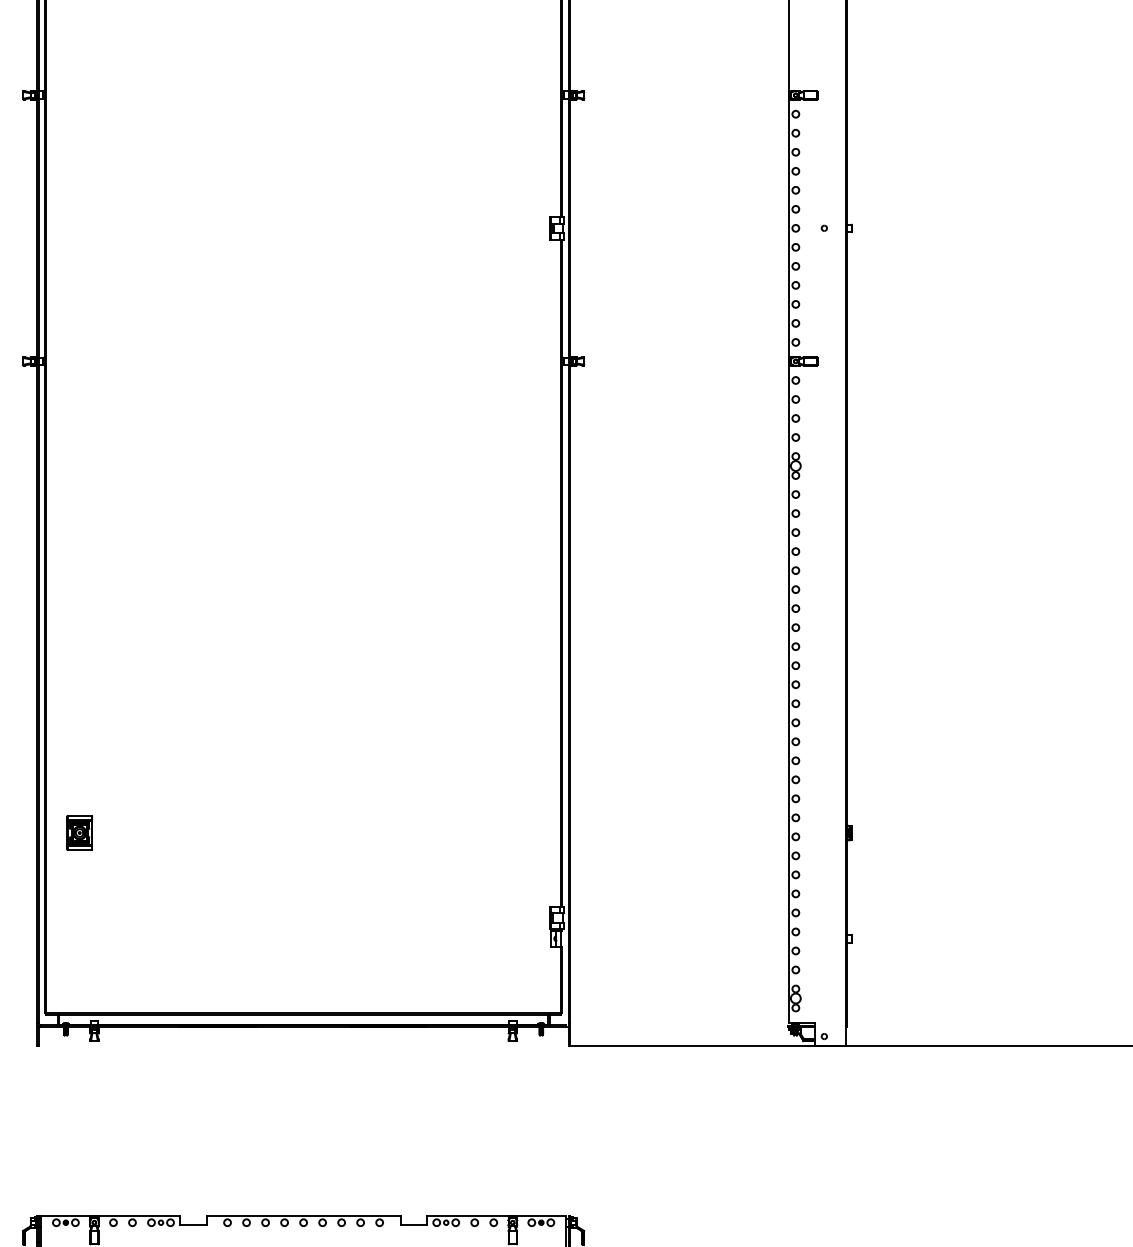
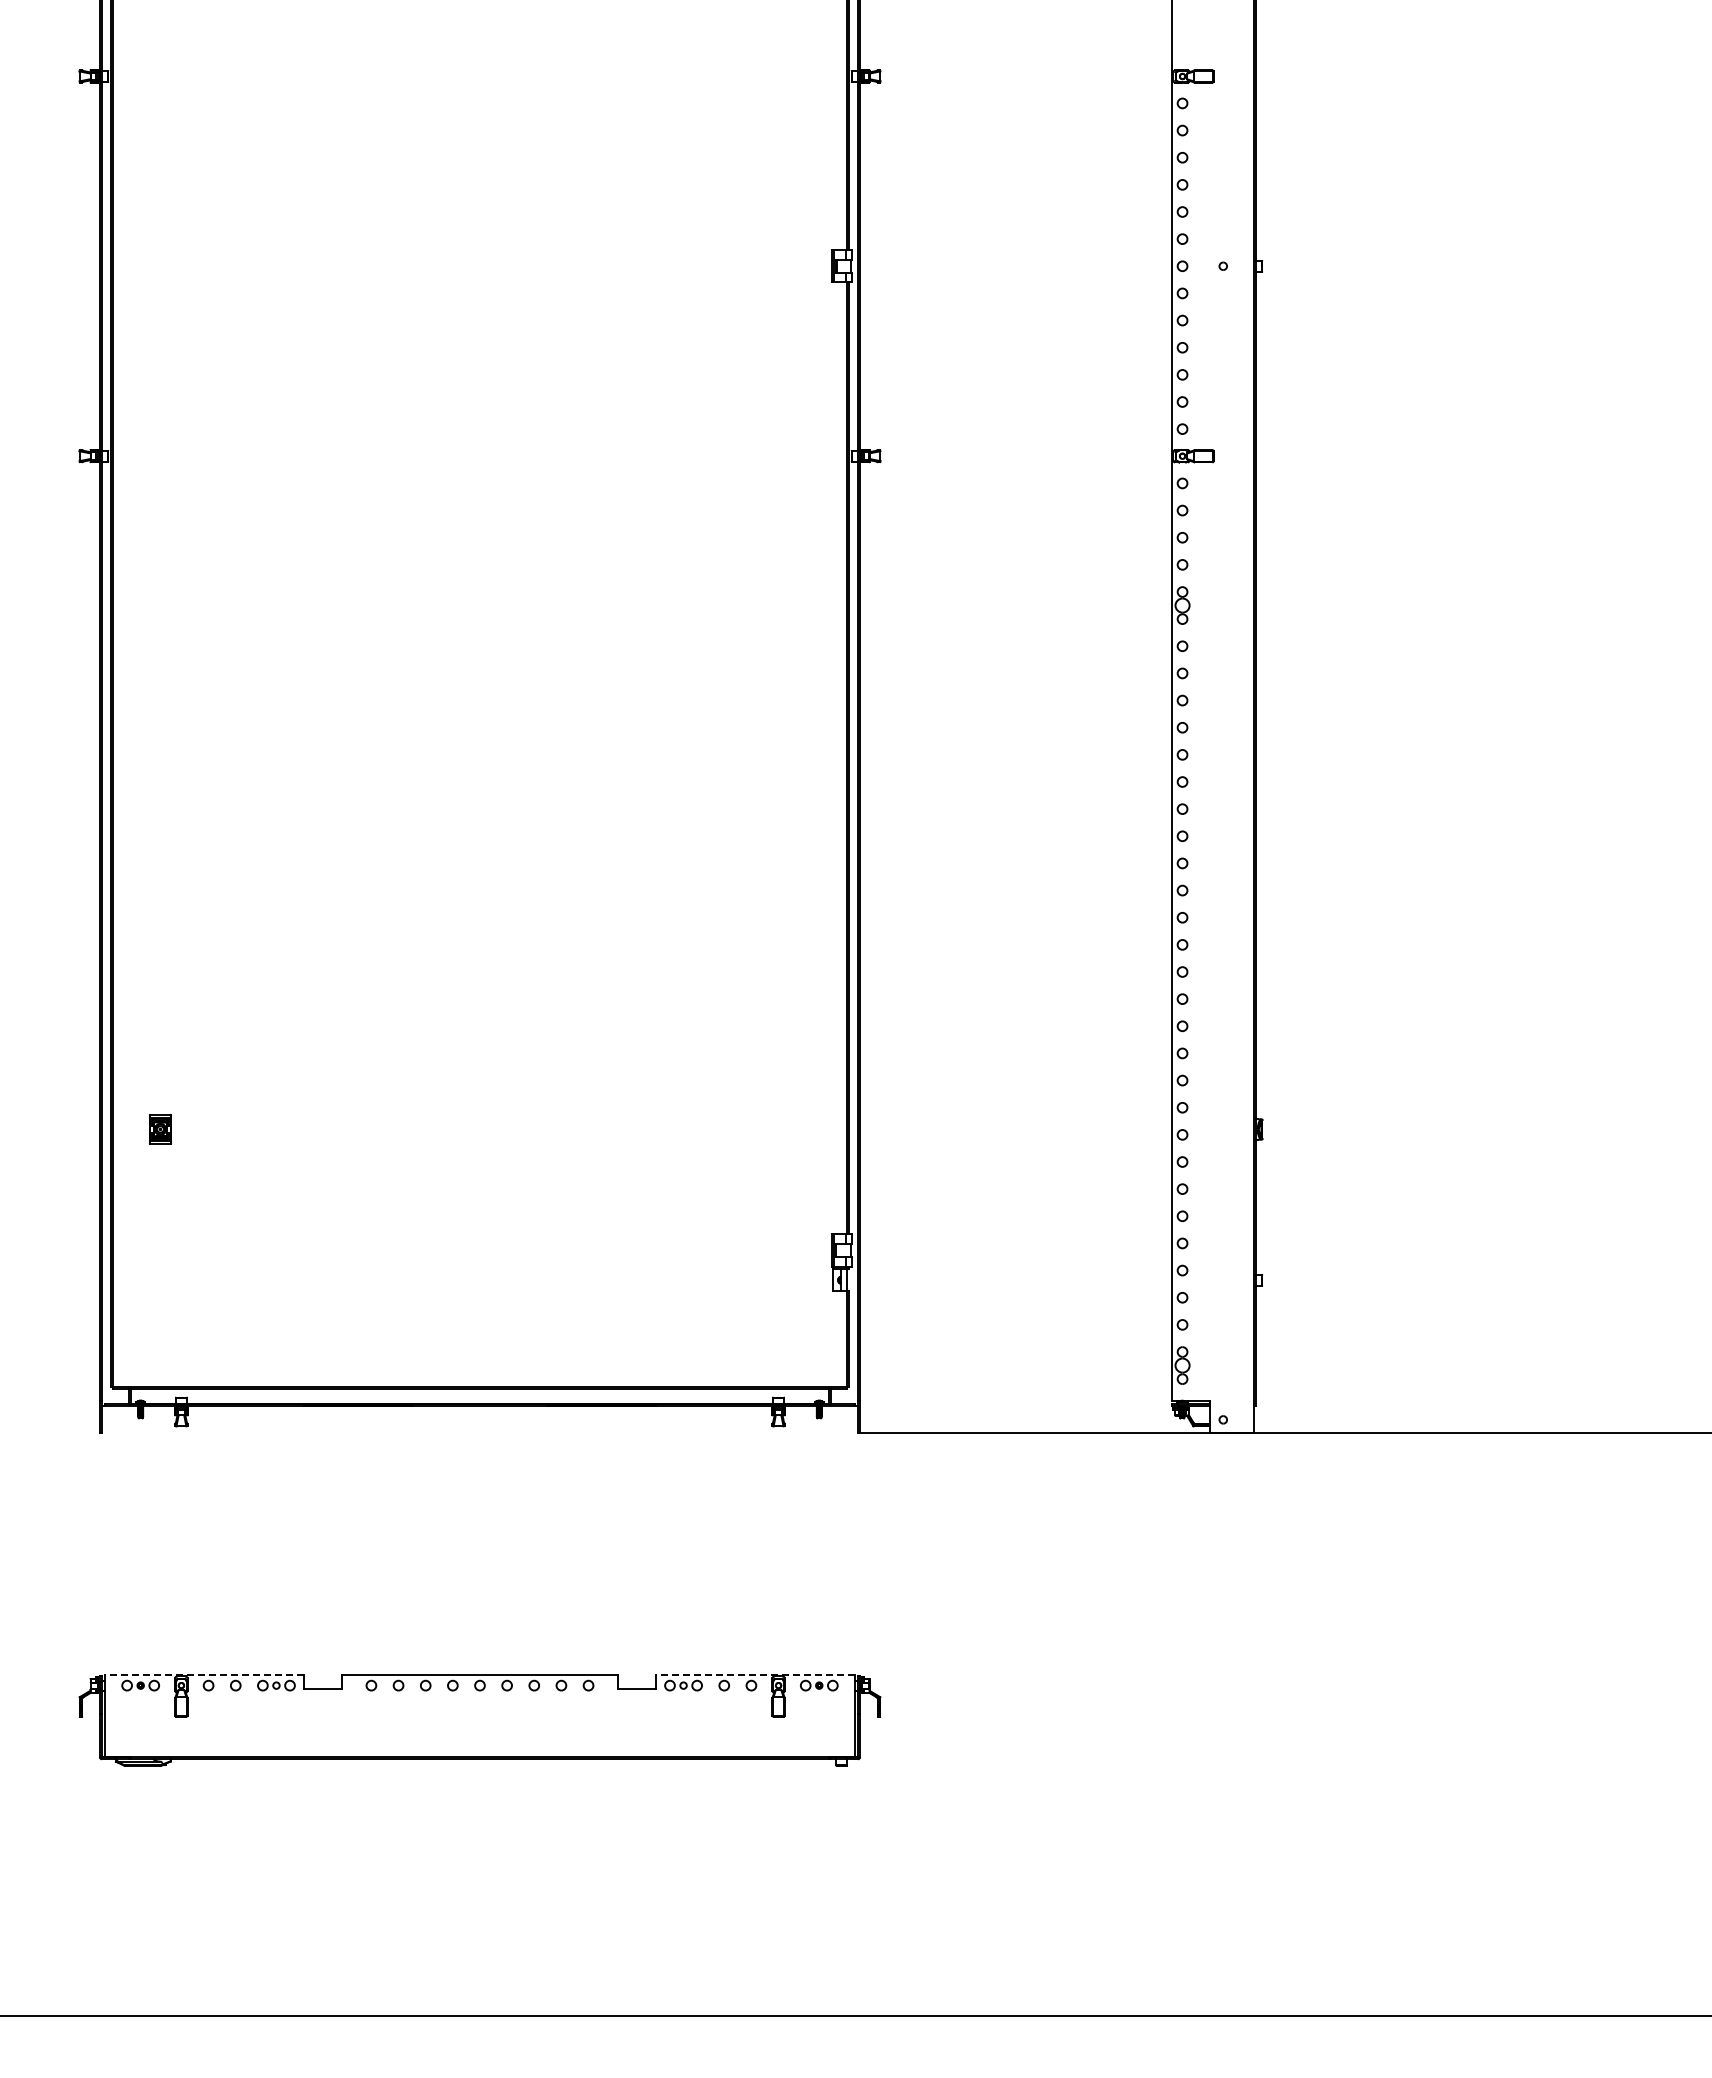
part: (79, 833) -> (160, 1129), size x0.6
line: (110, 1215) -> (204, 1675), solid -> dashed
line: (496, 1215) -> (755, 1675), solid -> dashed

